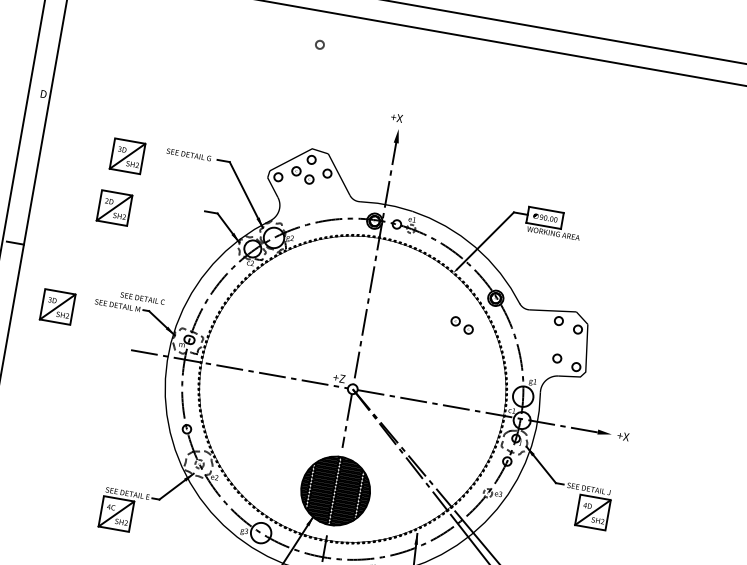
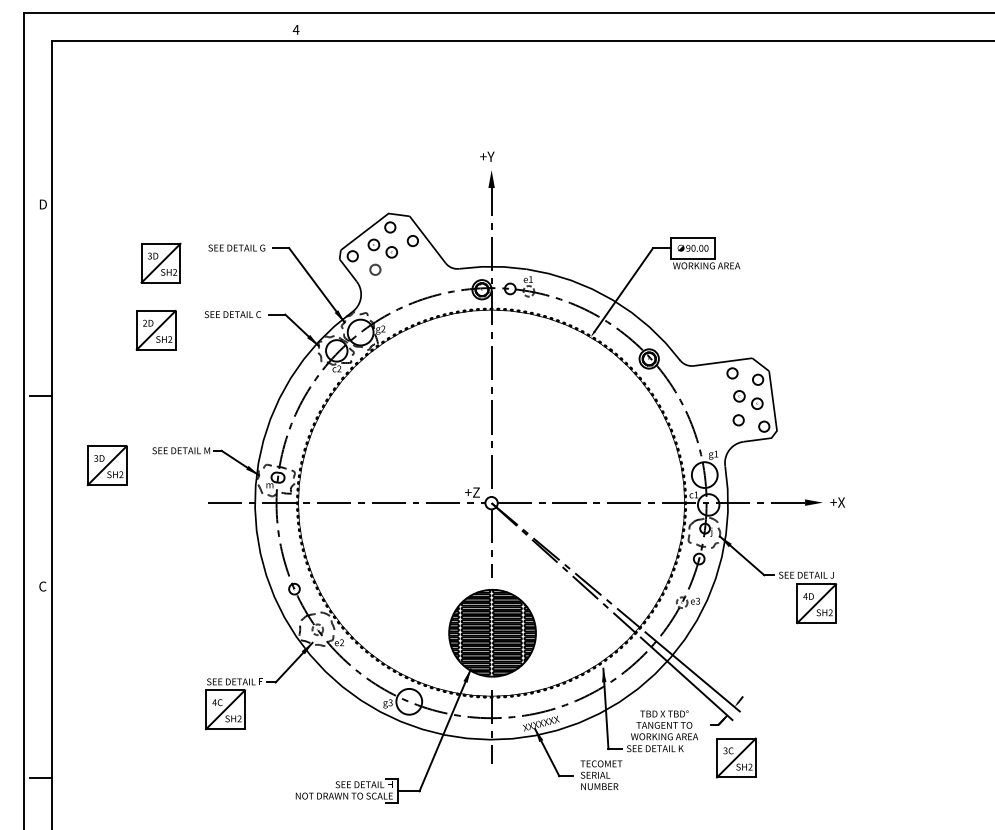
circle: (320, 44) -> (375, 269), moved
text: (396, 117) -> (486, 156), X+ -> Y+
text: (142, 298) -> (232, 314), moved
part: (462, 325) -> (748, 399), moved

